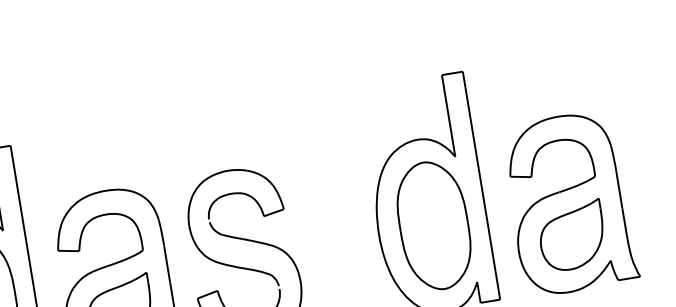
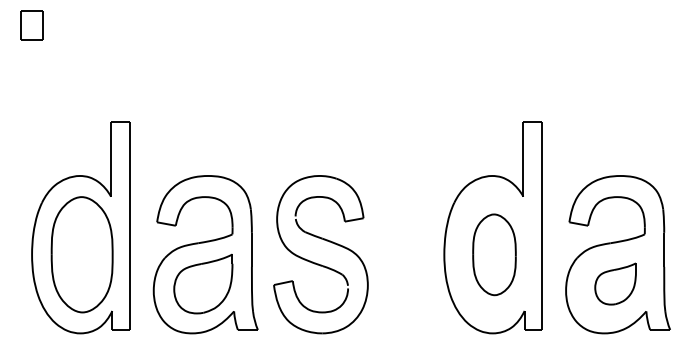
part: (434, 225) -> (494, 254), size x0.7
part: (571, 235) -> (615, 283), size x0.7

